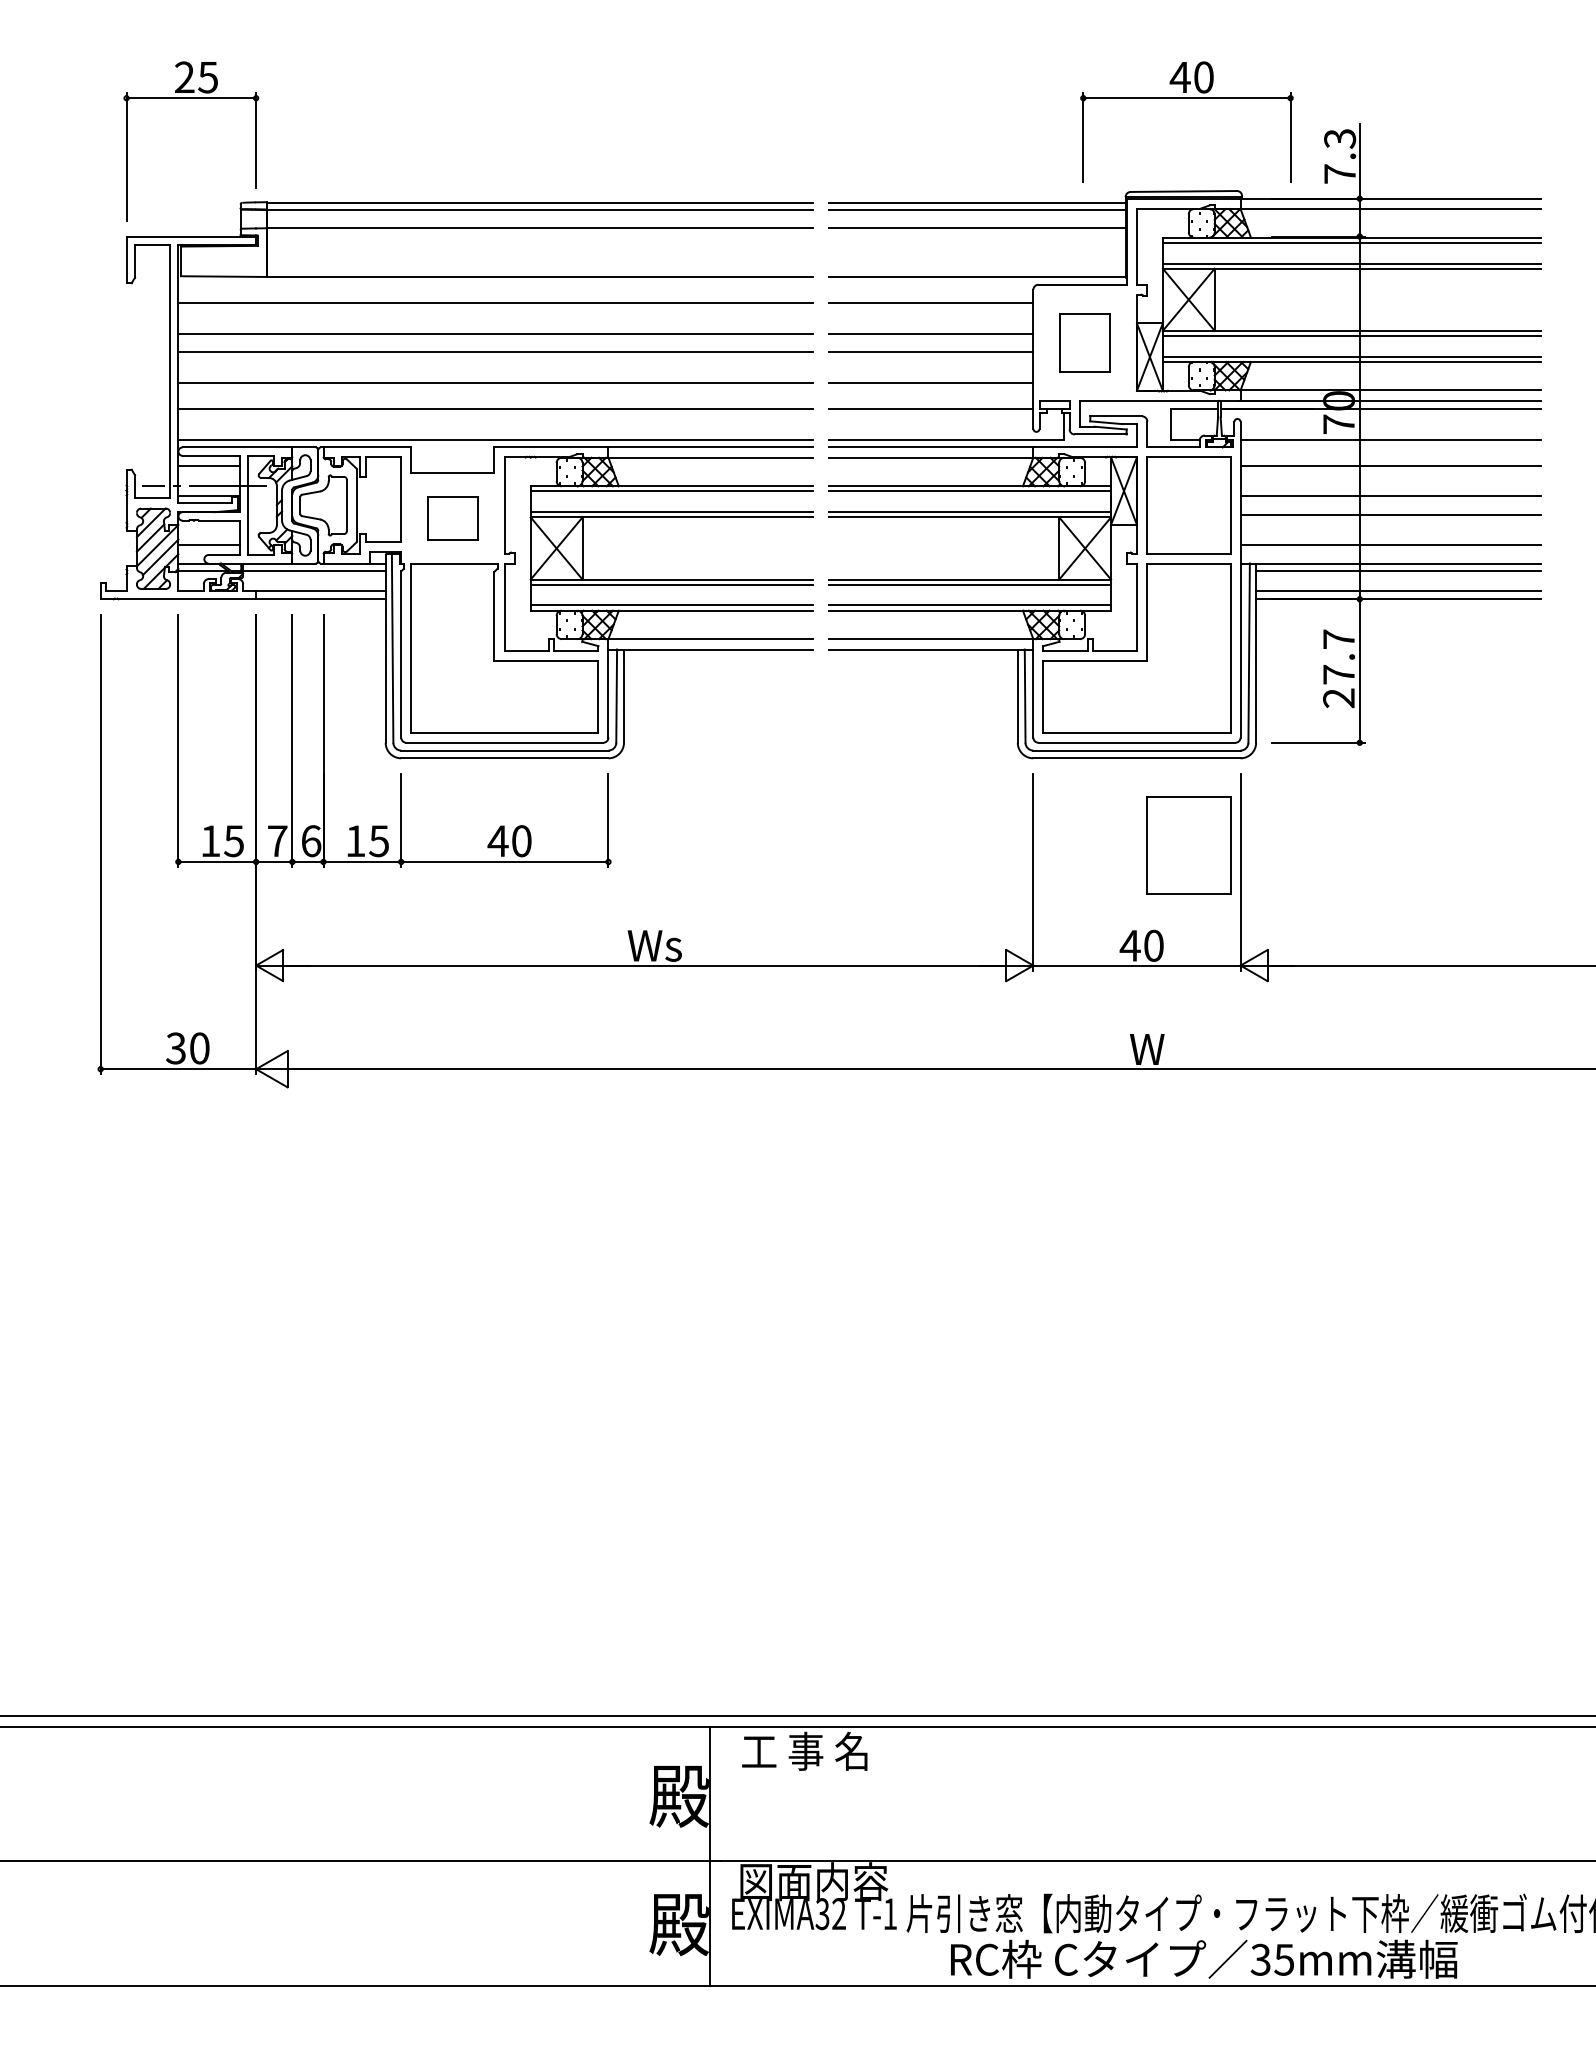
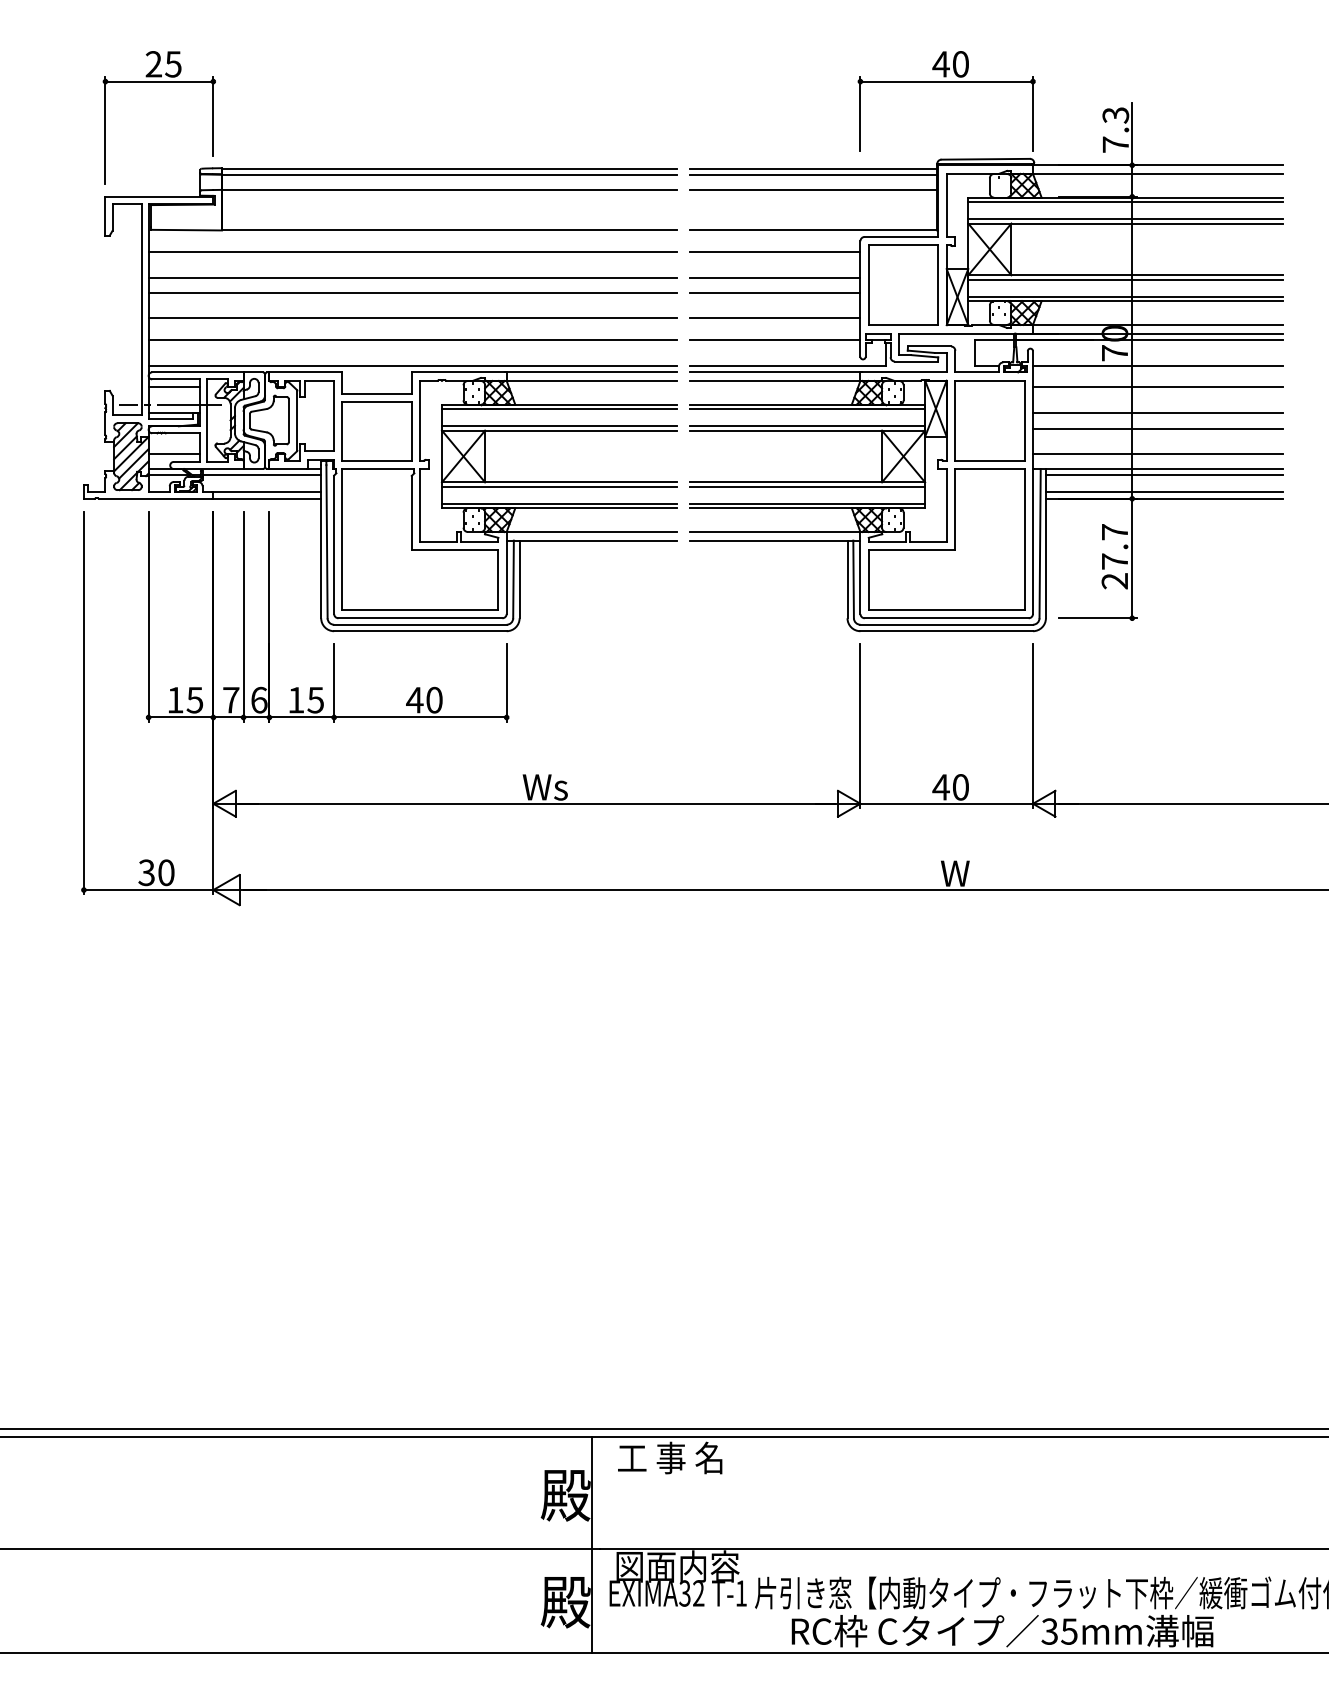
part: (1186, 98) -> (946, 81), moved
part: (1084, 342) -> (903, 284), size x1.67
part: (452, 518) -> (376, 431), size x1.67
part: (1188, 845) -> (989, 703), removed

